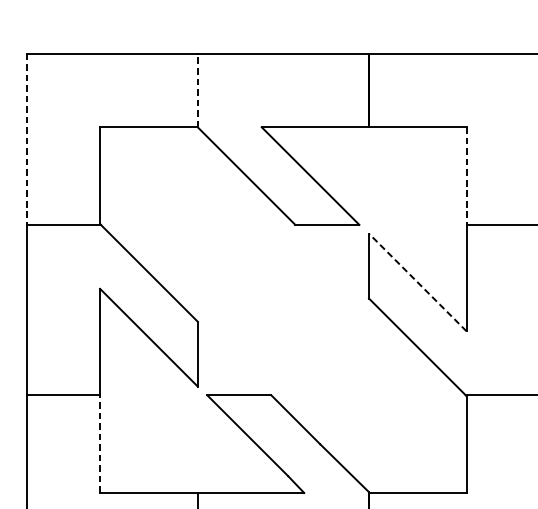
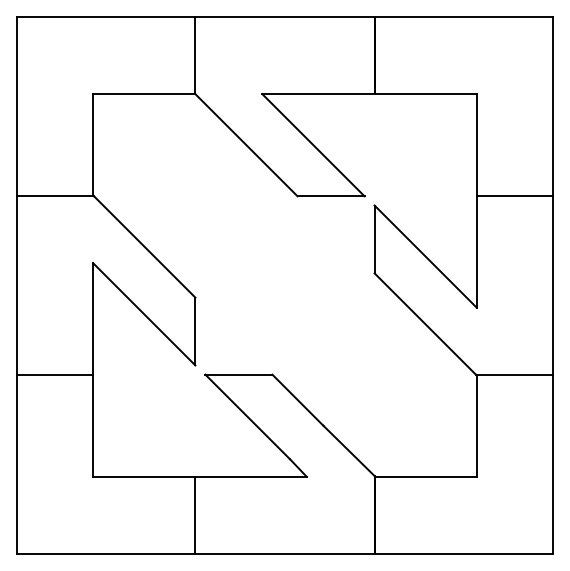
line: (197, 90) -> (195, 55), dashed -> solid
line: (27, 139) -> (17, 106), dashed -> solid
line: (466, 176) -> (476, 145), dashed -> solid
line: (417, 282) -> (425, 256), dashed -> solid
line: (100, 443) -> (93, 425), dashed -> solid

